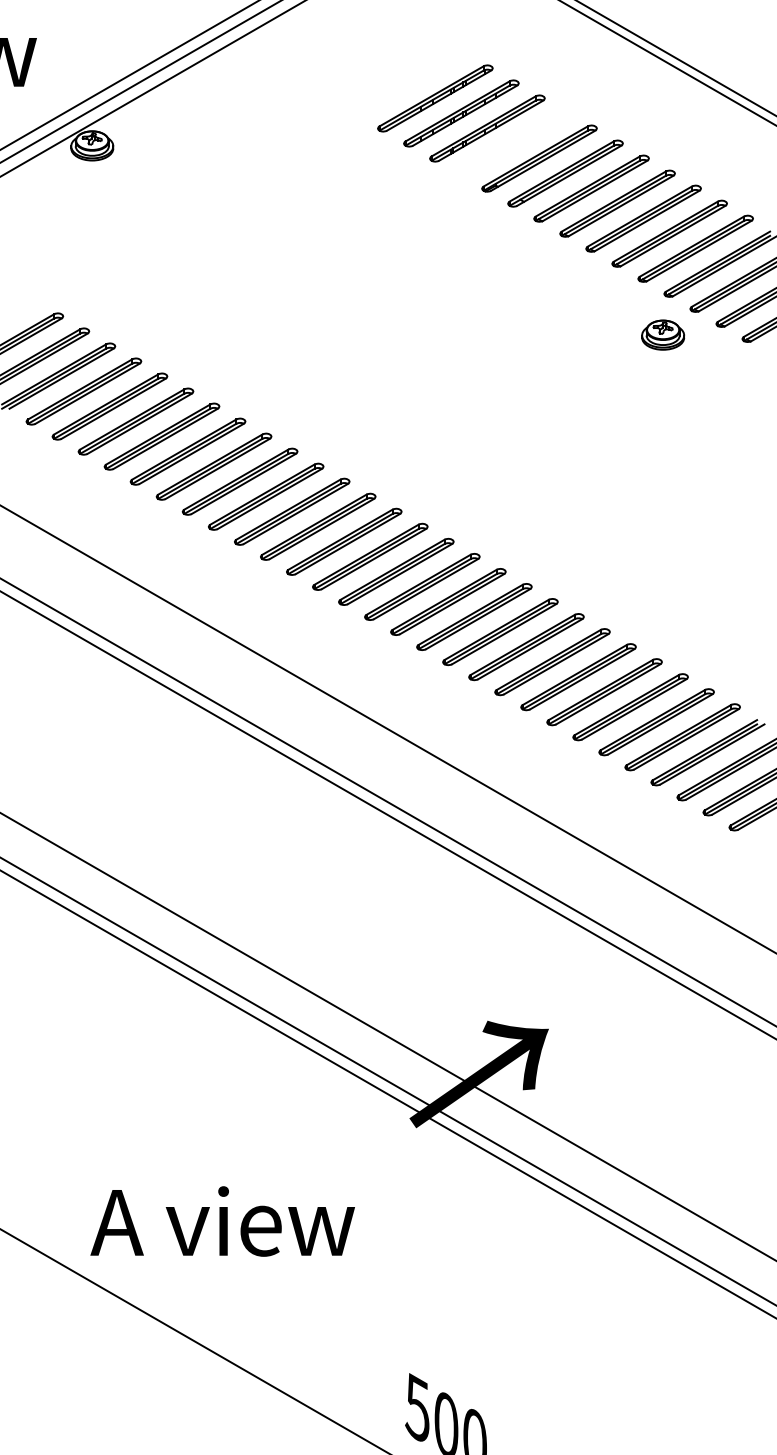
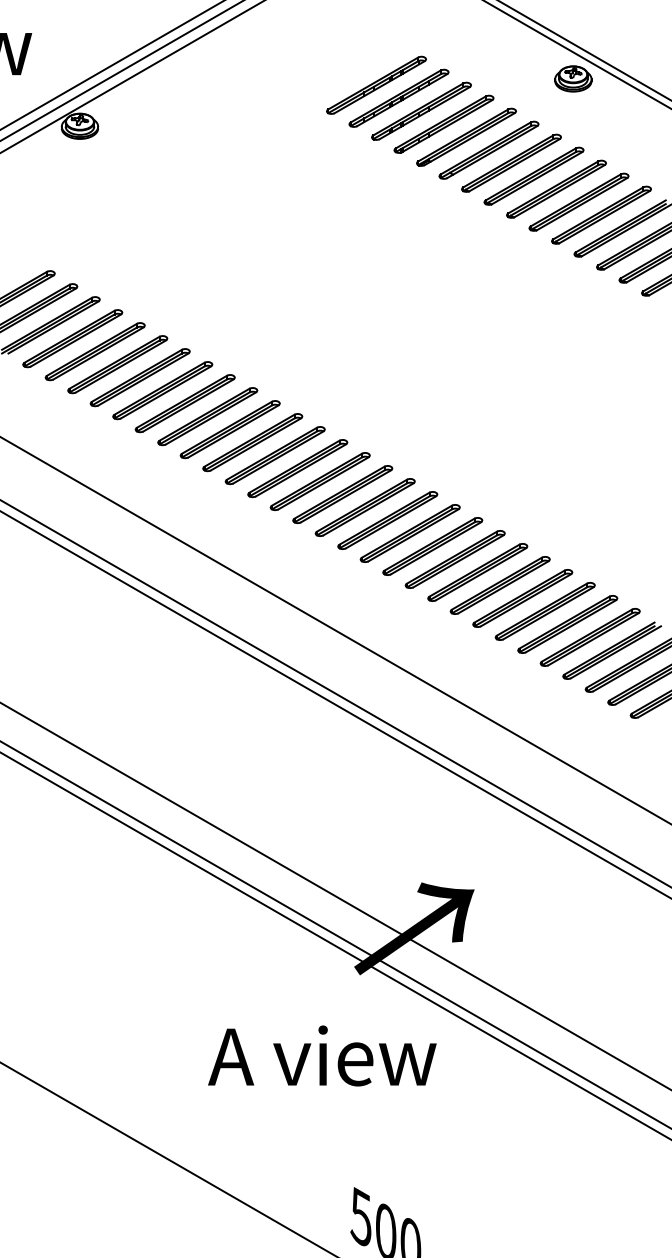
part: (513, 143) -> (444, 124), added
part: (663, 334) -> (573, 78), moved
text: (222, 1221) -> (322, 1055), moved

